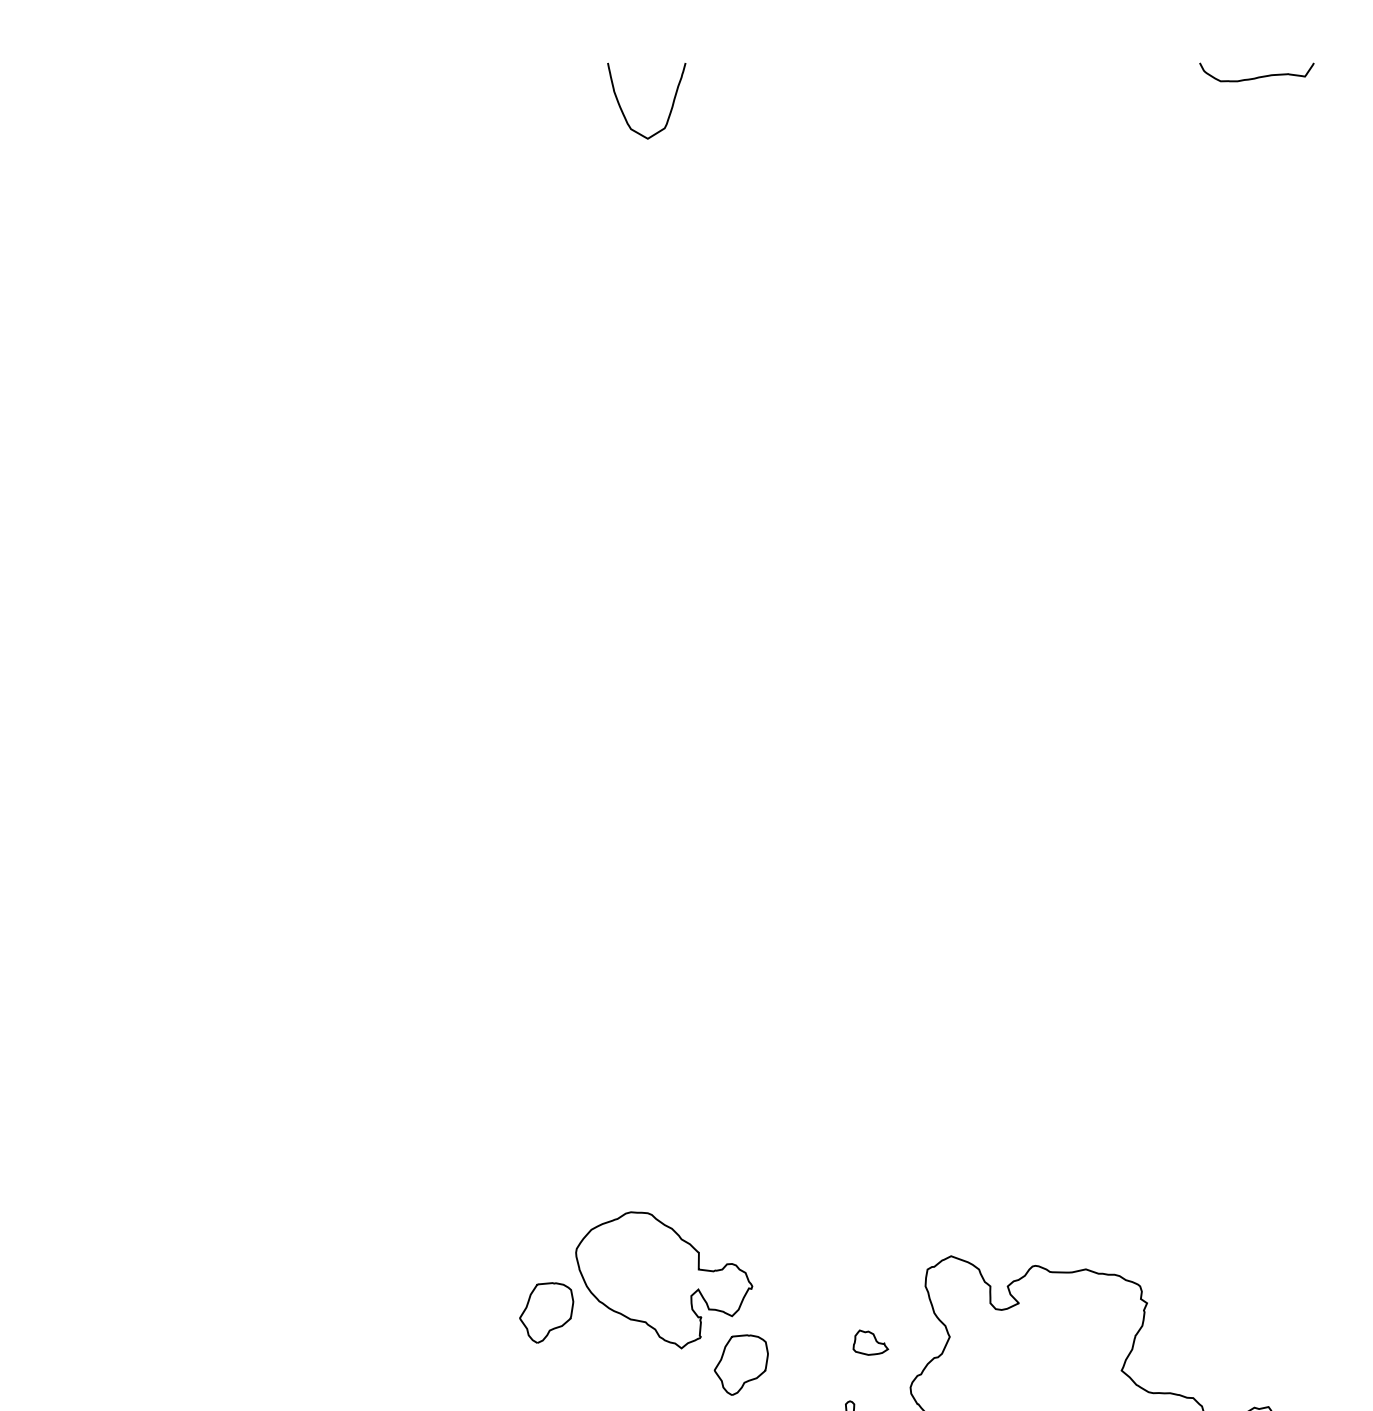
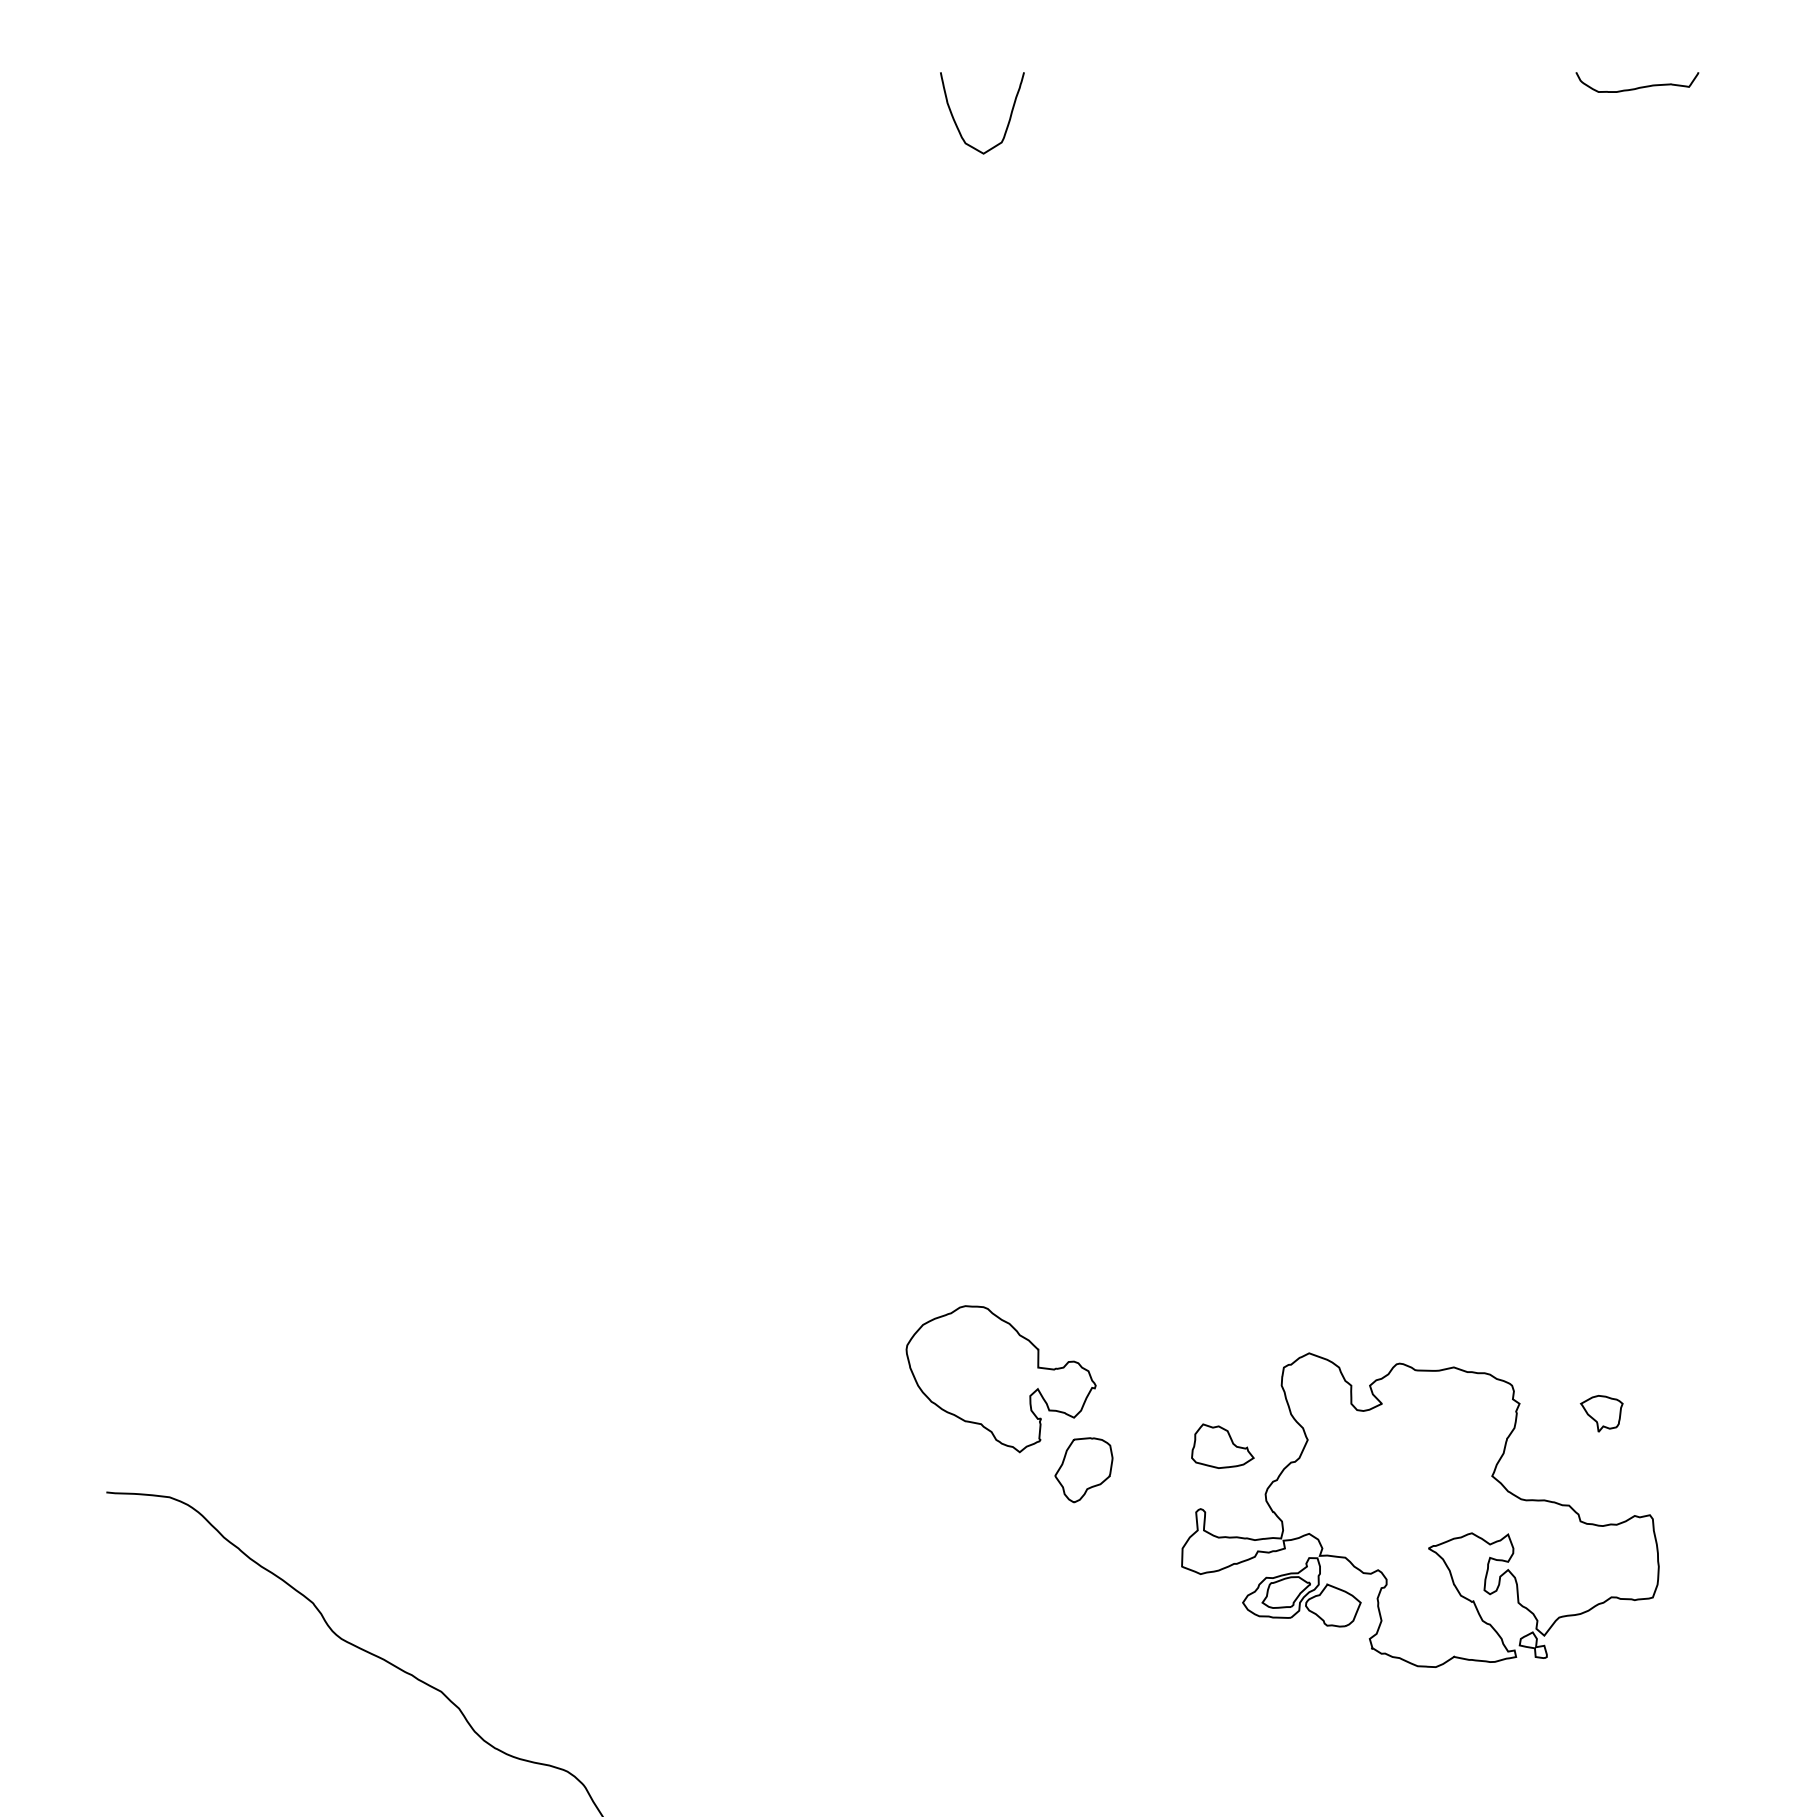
part: (1223, 1312) -> (1601, 1413), added
part: (546, 1313) -> (874, 1414), removed
part: (870, 1342) -> (1222, 1445), size x1.67

